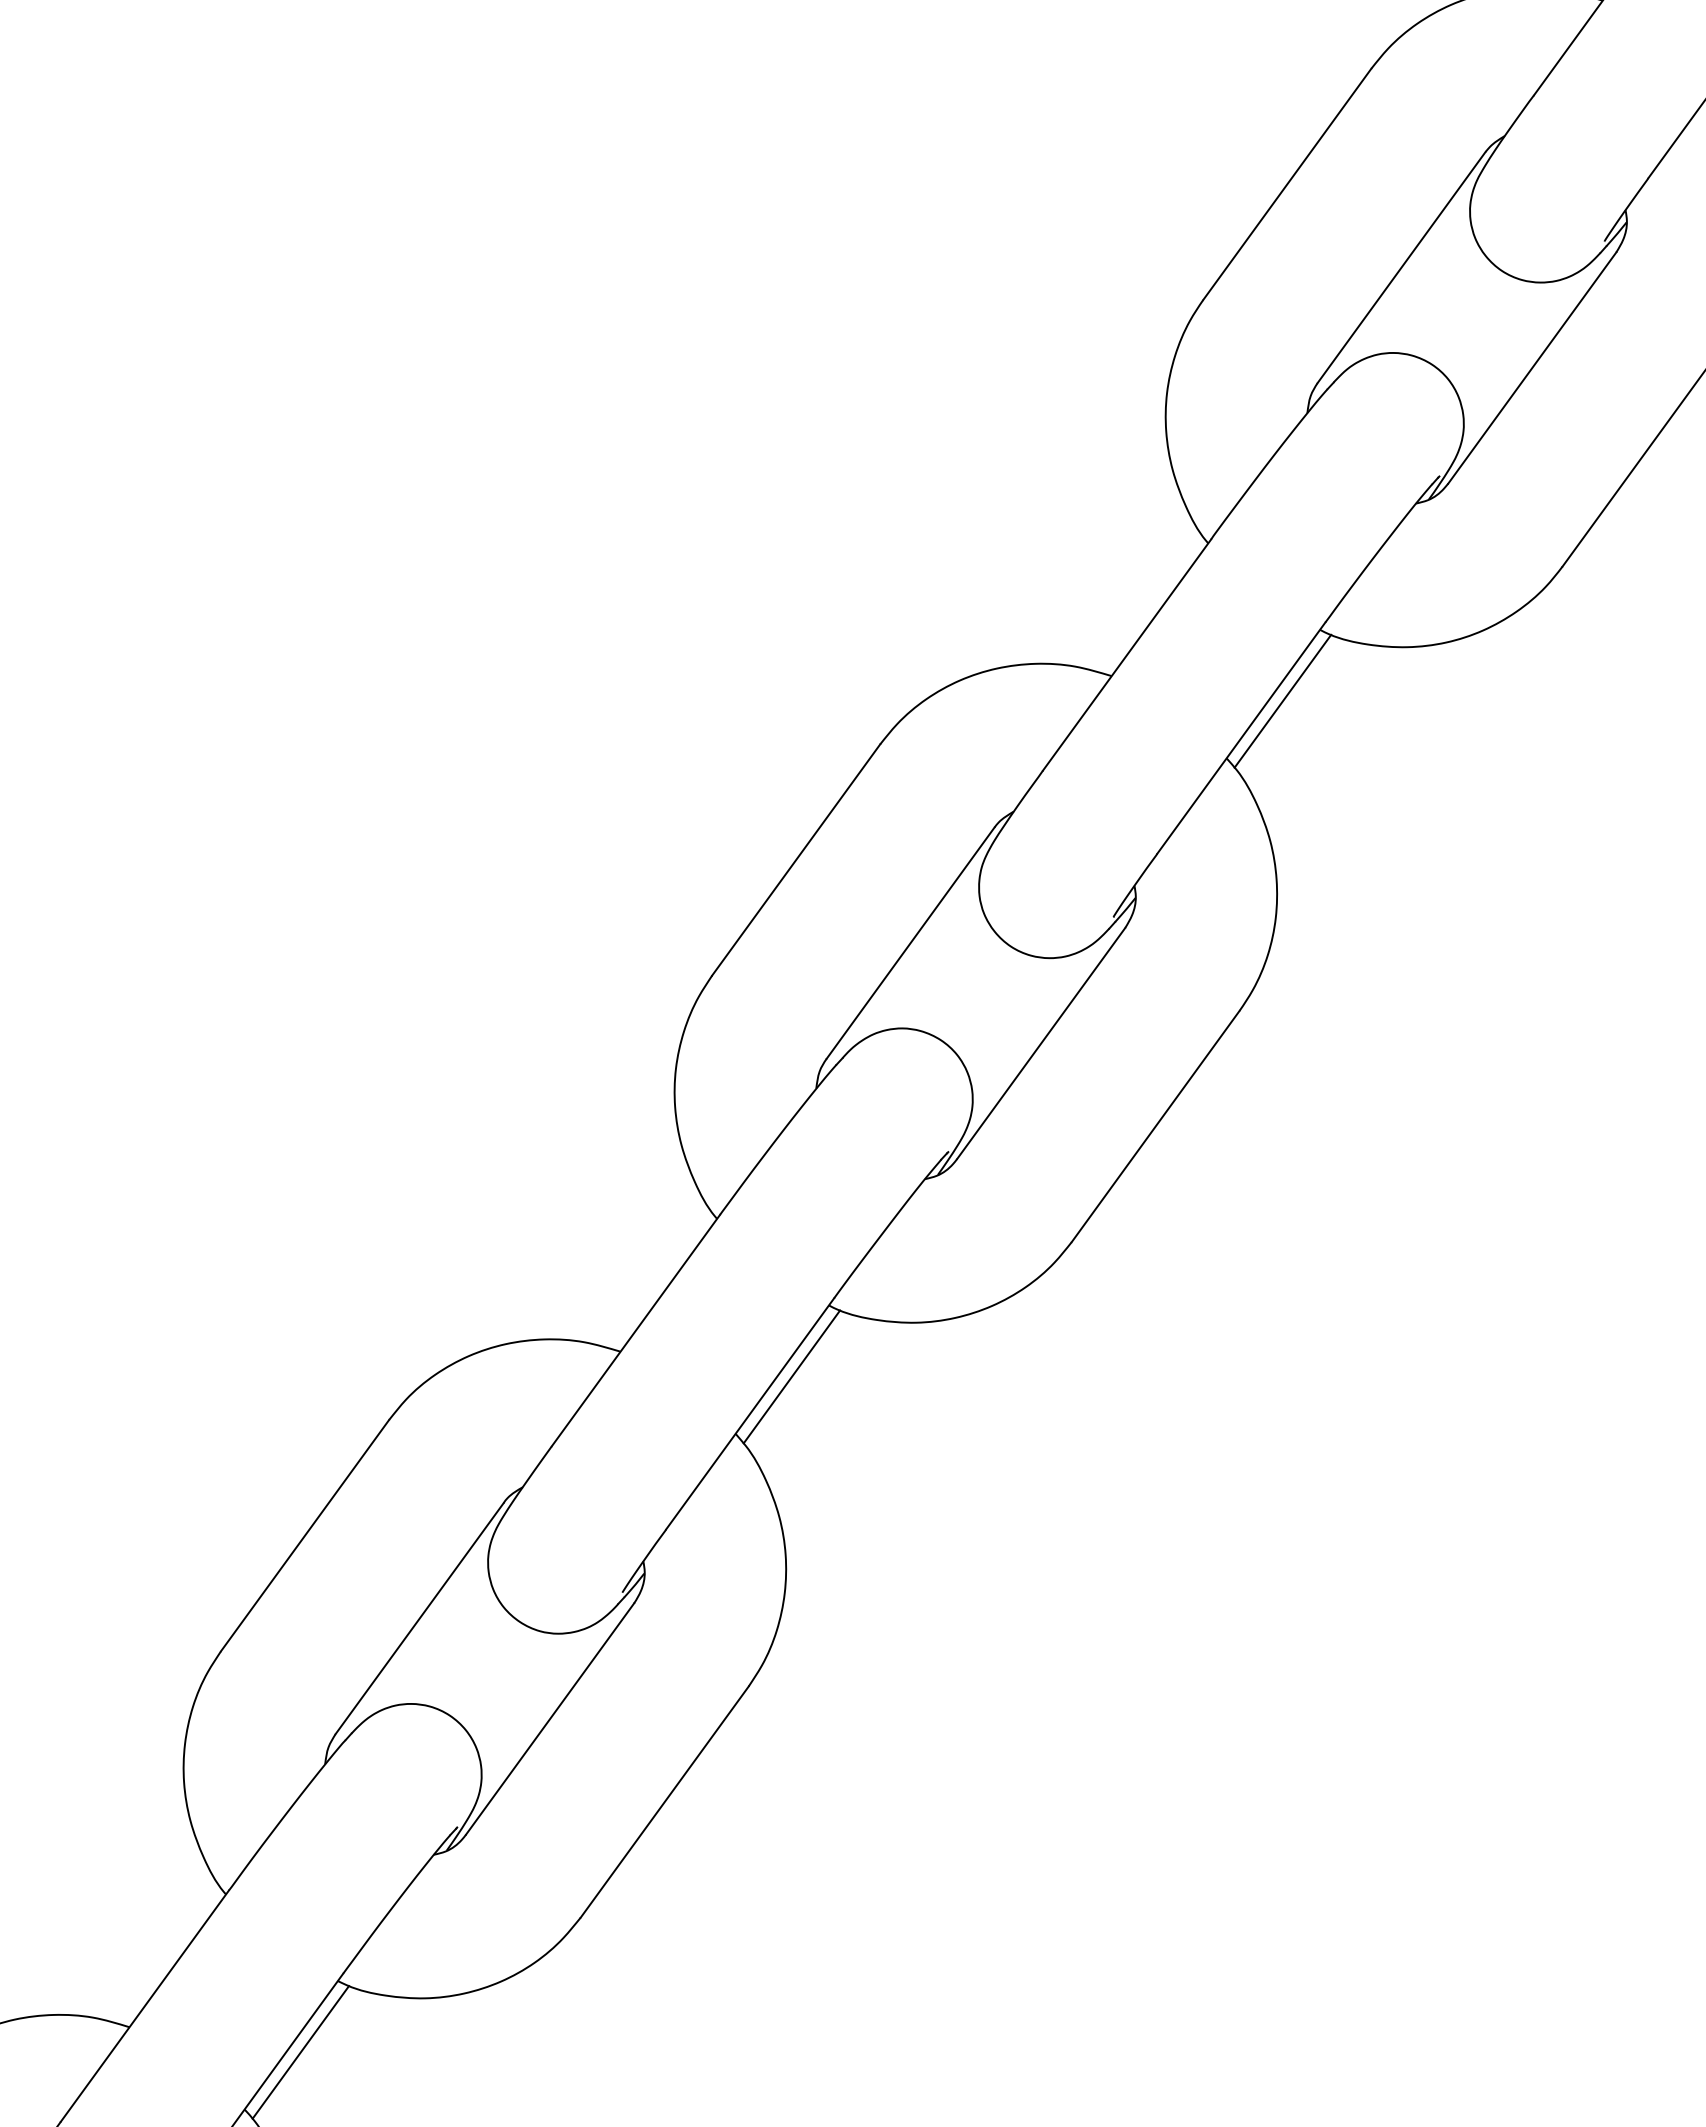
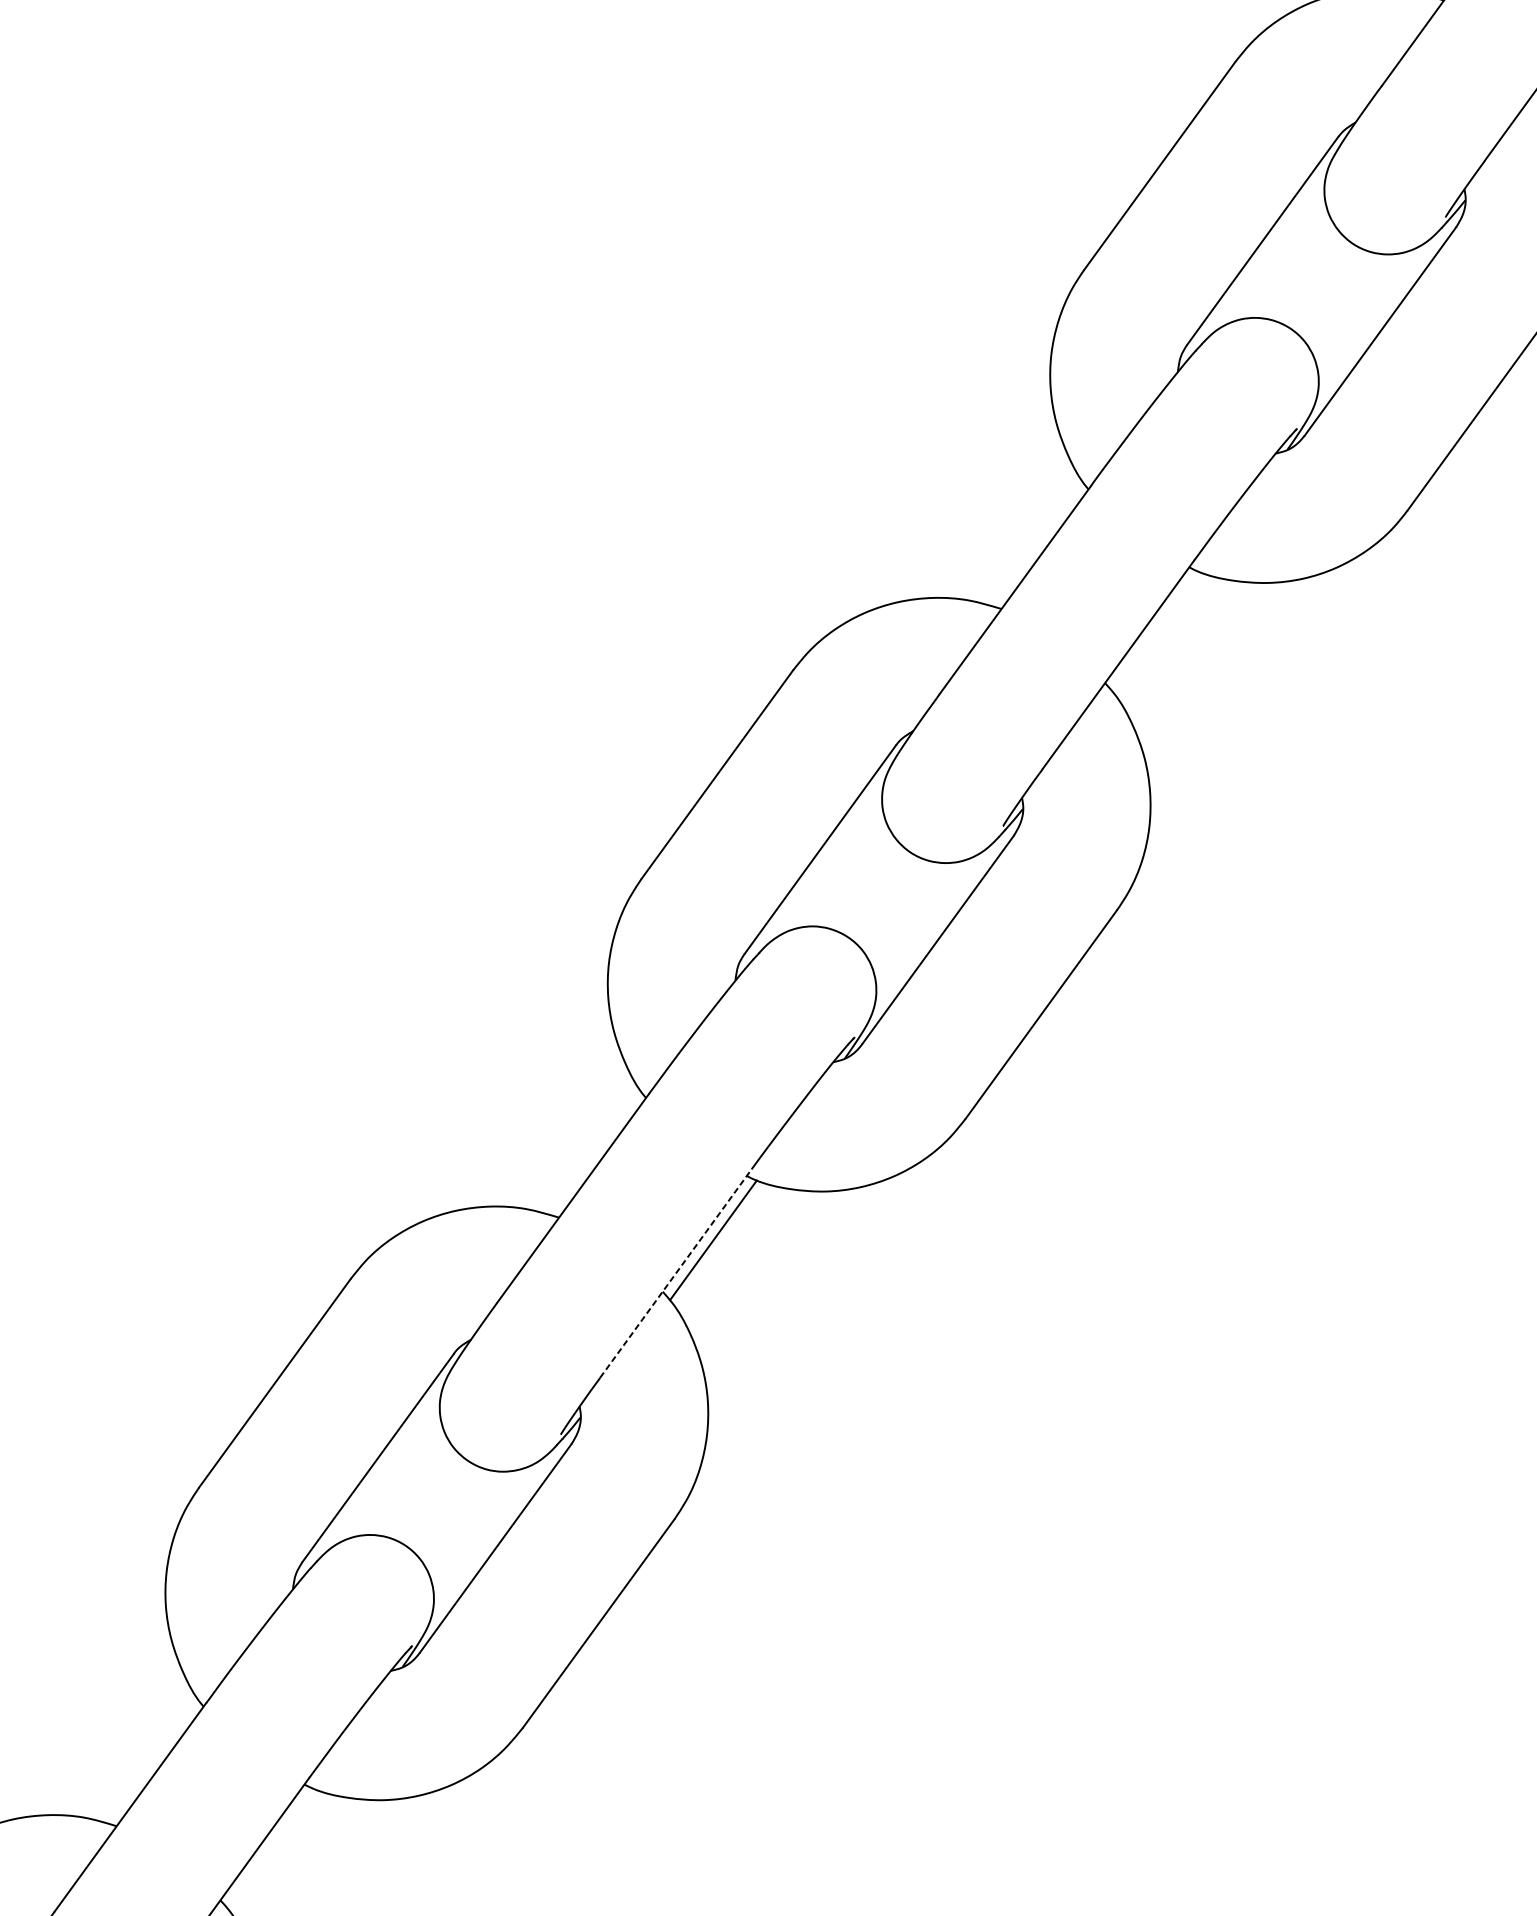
line: (1282, 700) -> (1155, 630), removed
line: (750, 1413) -> (676, 1273), solid -> dashed
line: (300, 2052) -> (270, 1848), removed

